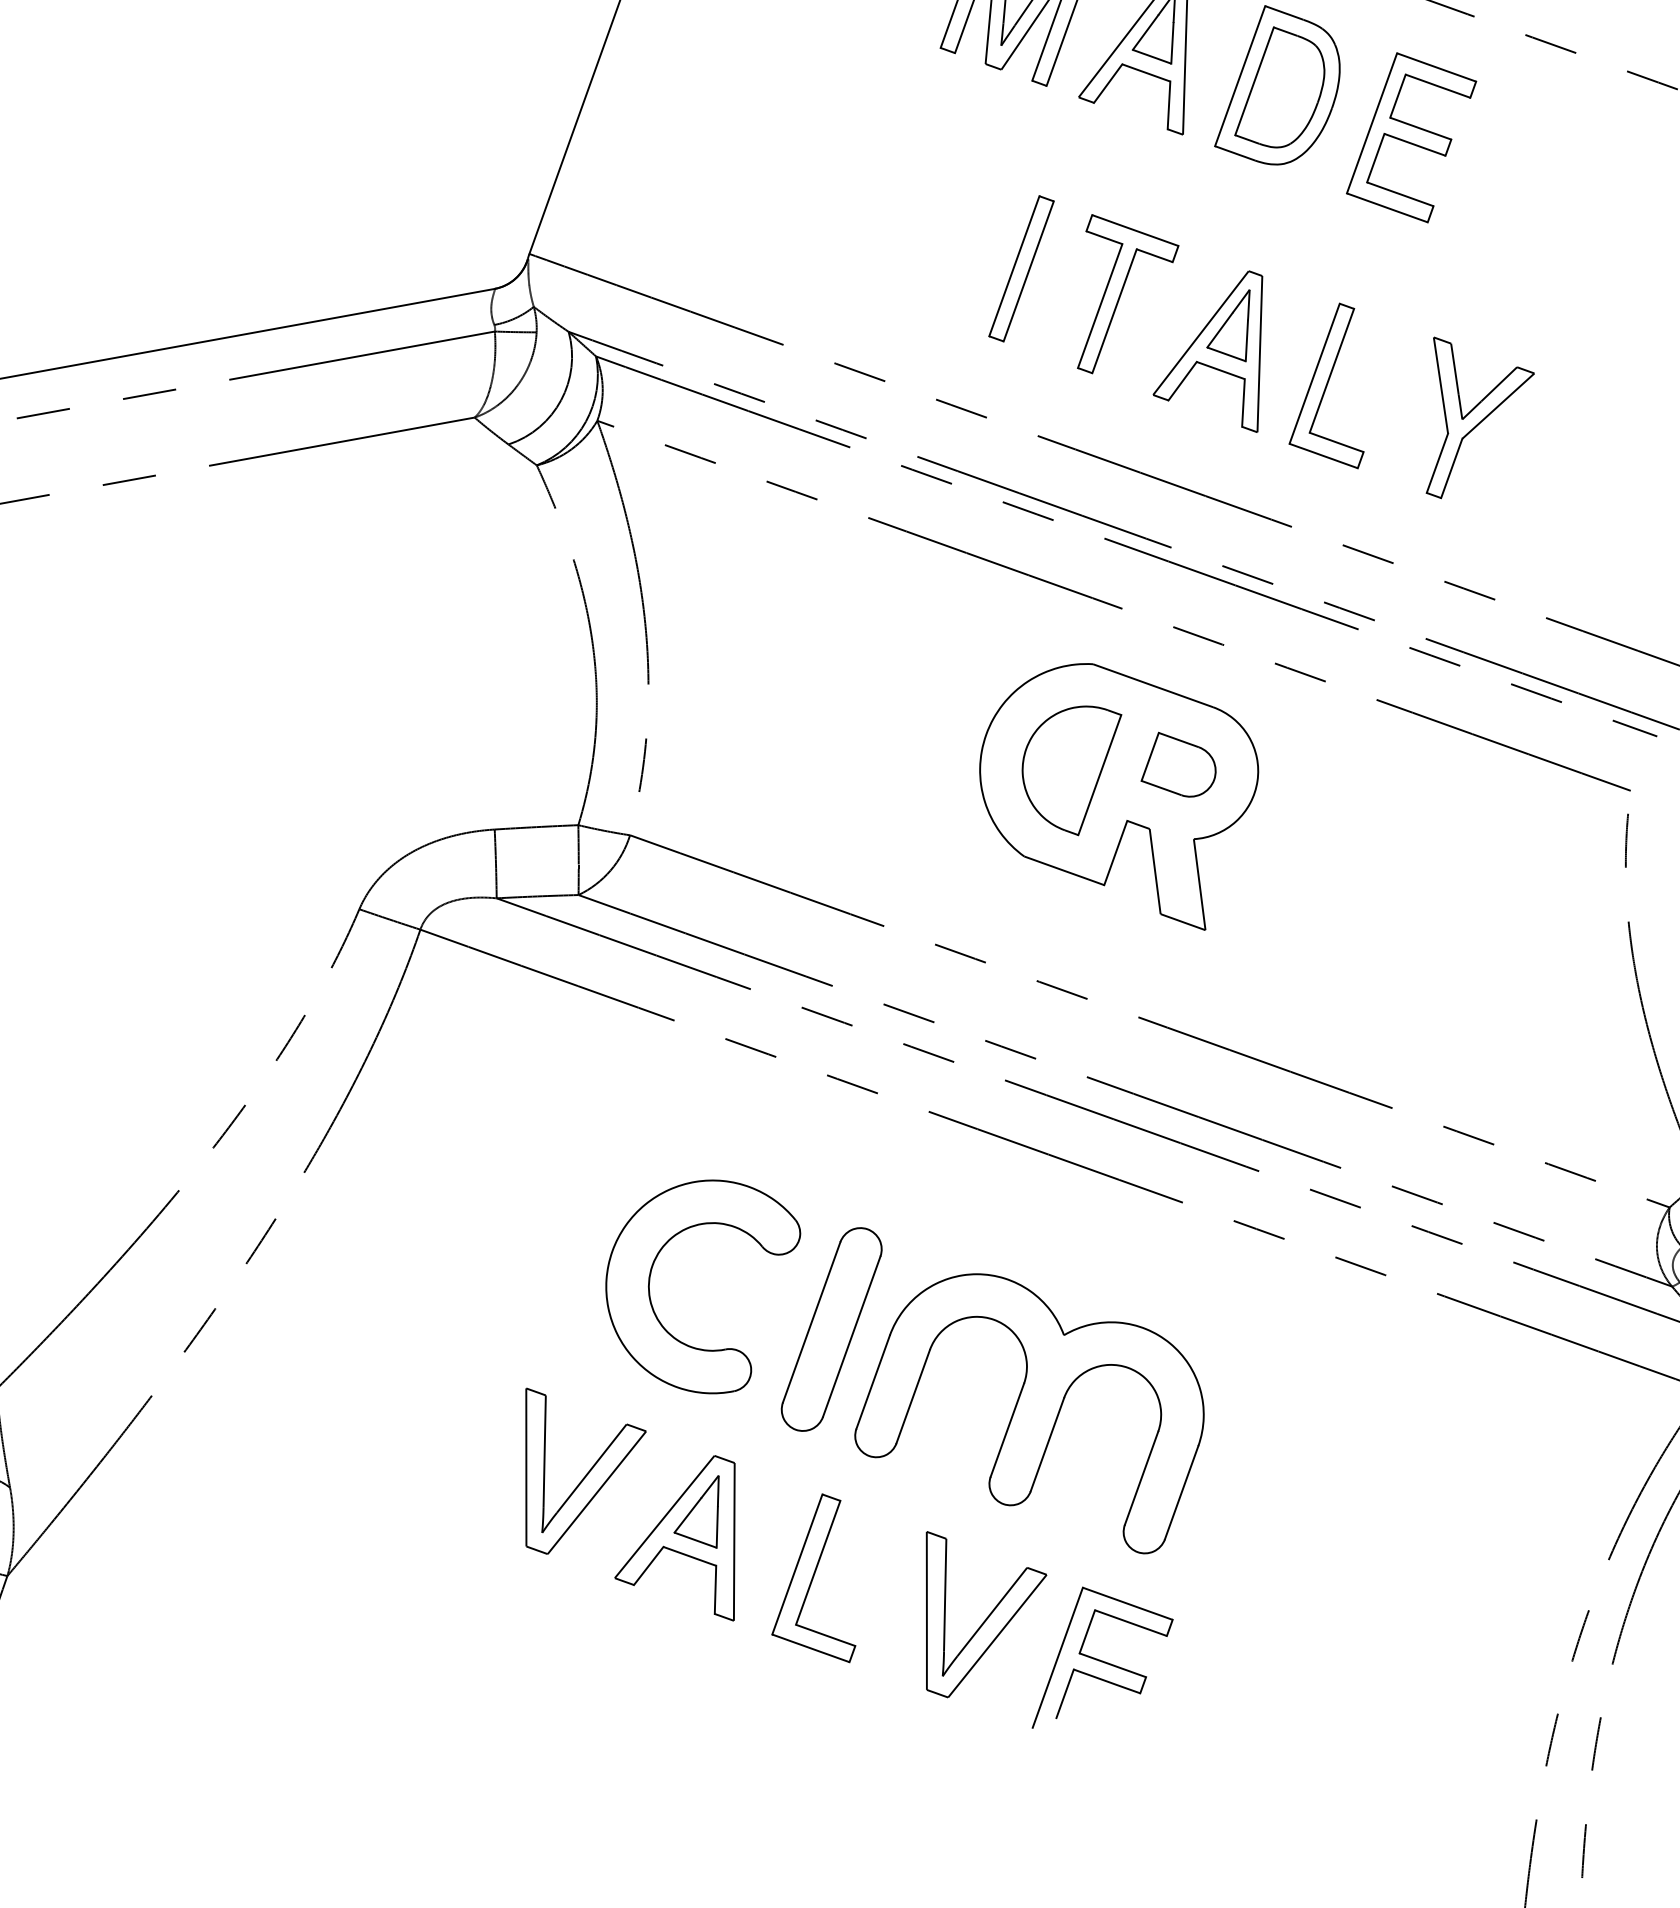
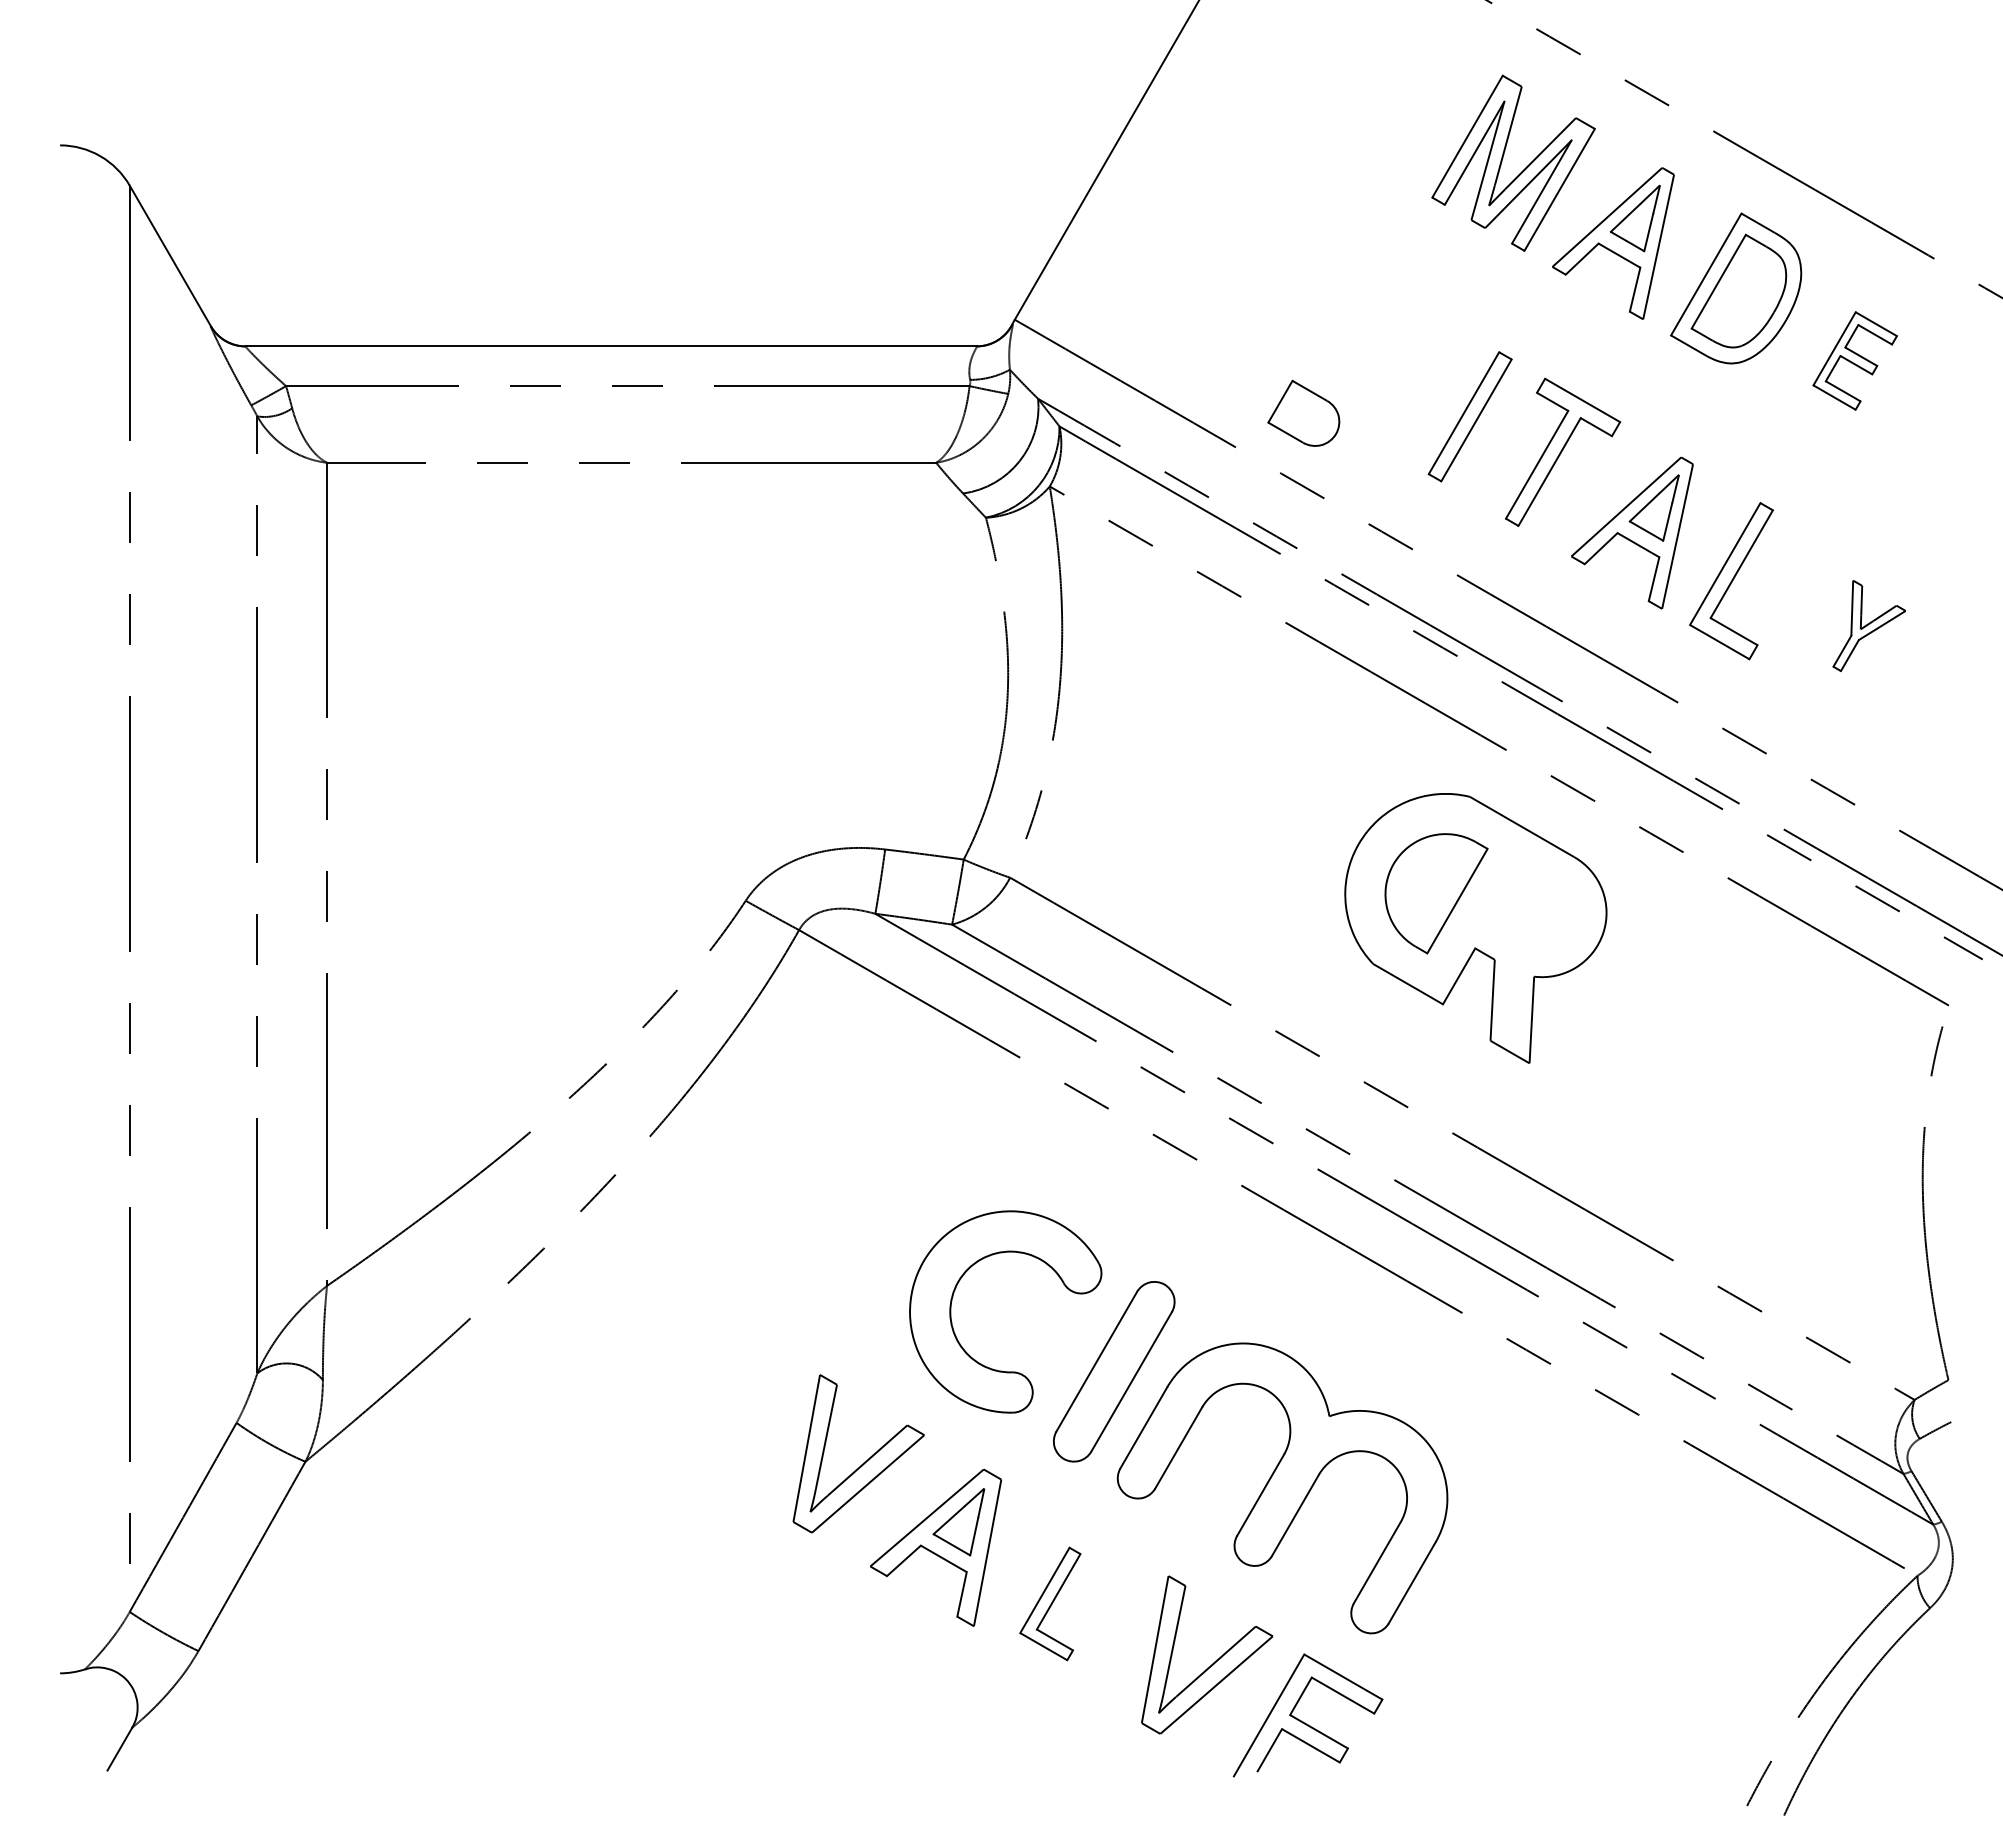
part: (1410, 137) -> (1854, 360), size x0.6
part: (1476, 410) -> (1869, 625), size x0.6
part: (1176, 763) -> (1303, 412), moved
part: (809, 1582) -> (1050, 1603), size x0.7

